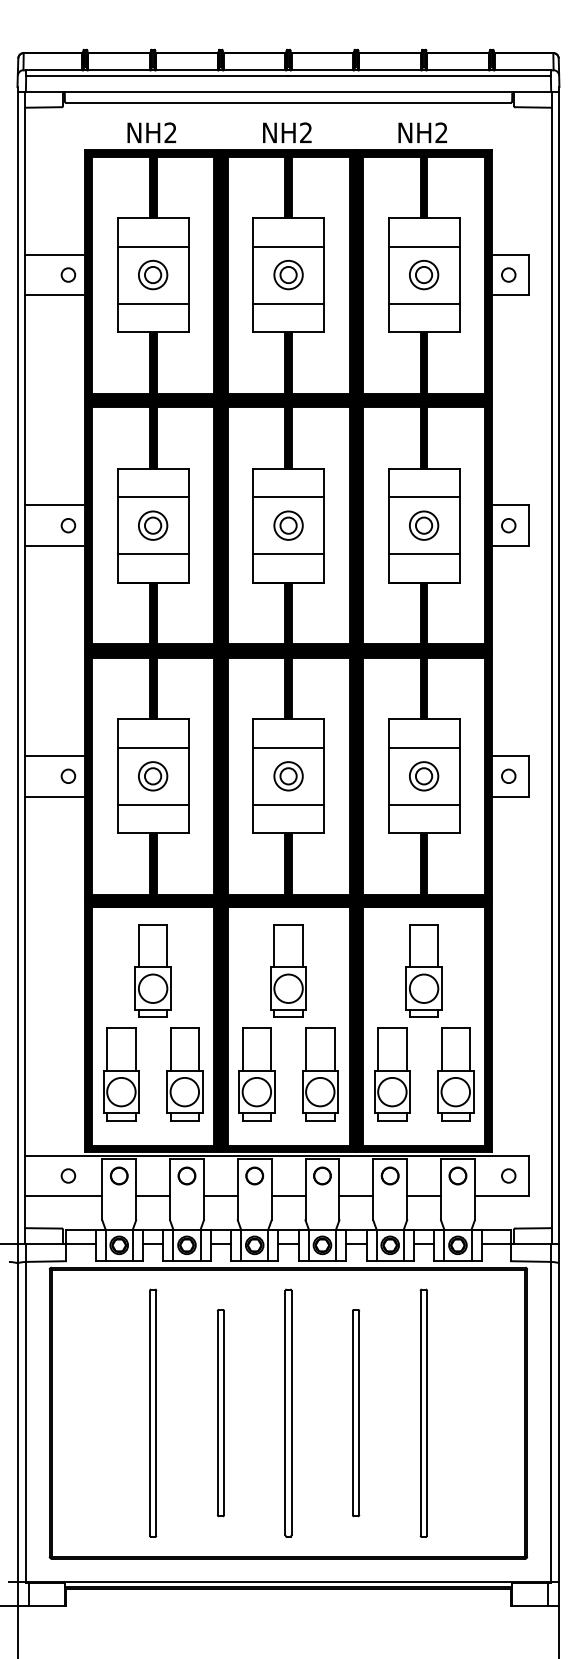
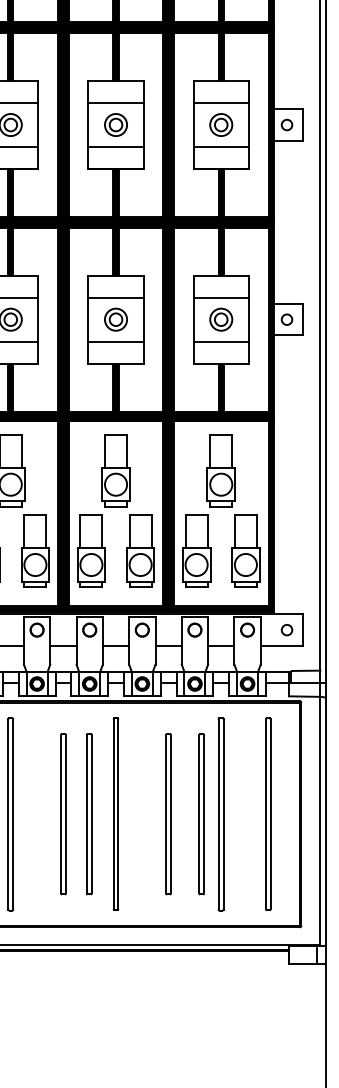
part: (484, 1412) -> (268, 813), added
part: (254, 1413) -> (89, 814), added
part: (398, 1413) -> (201, 814), added

